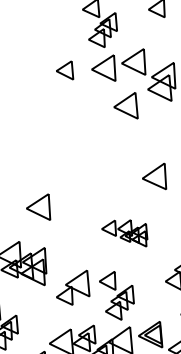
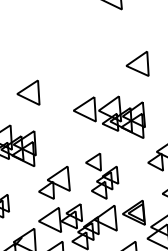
part: (124, 233) -> (109, 117), size x1.67
part: (73, 287) -> (54, 182), moved

